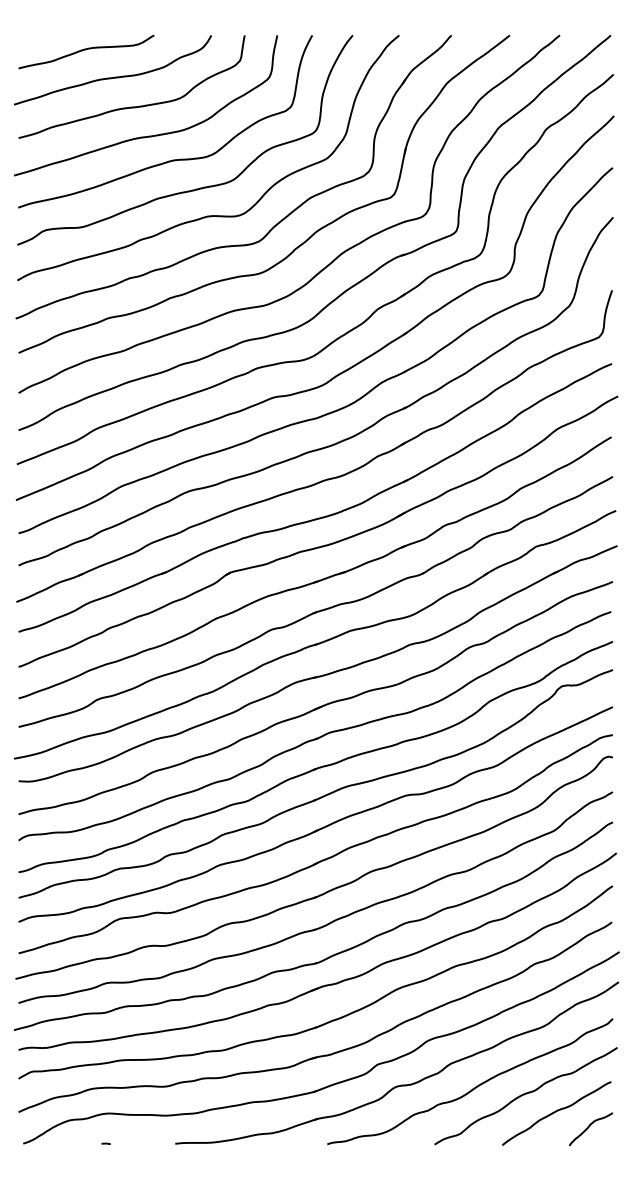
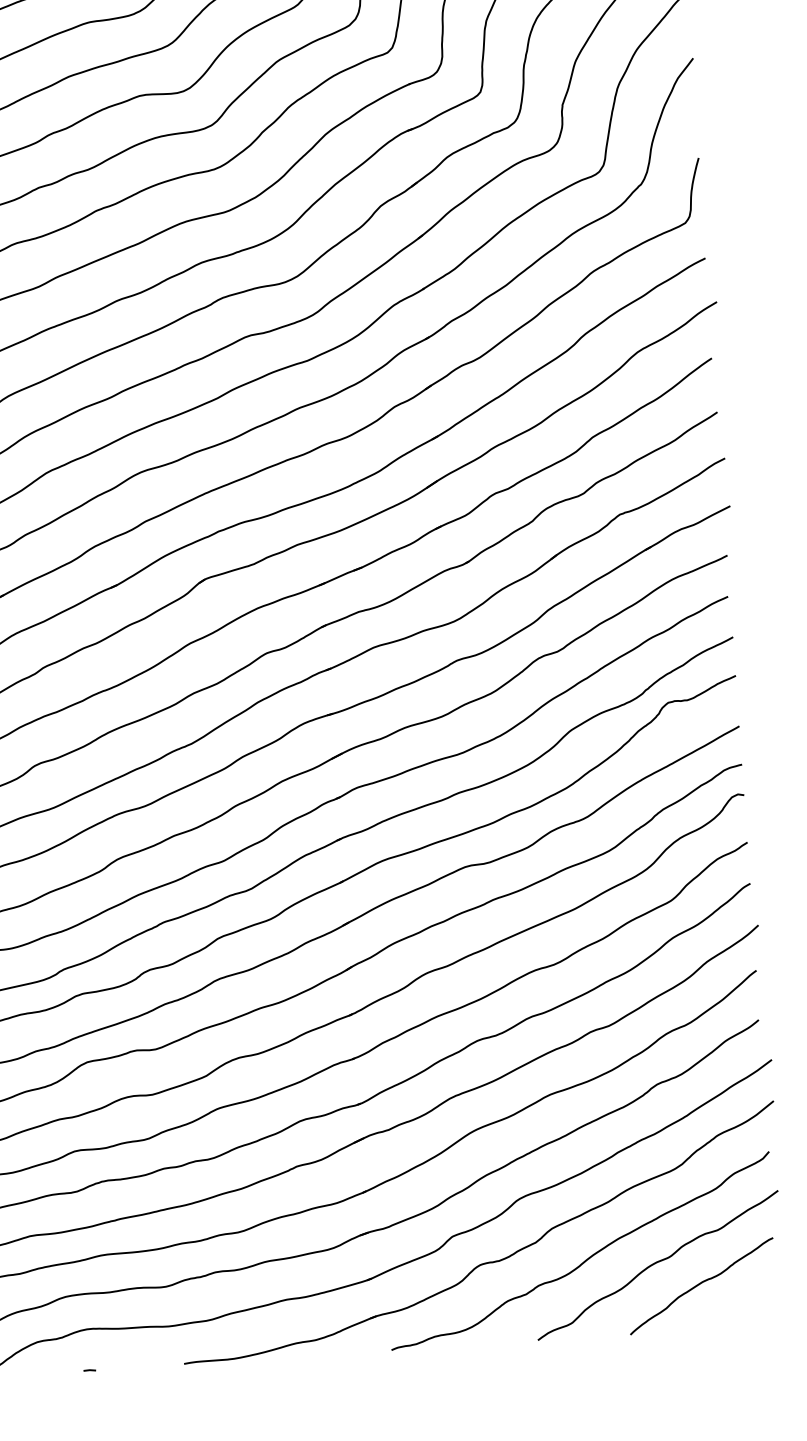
curve: (589, 1127) -> (747, 1302), removed

